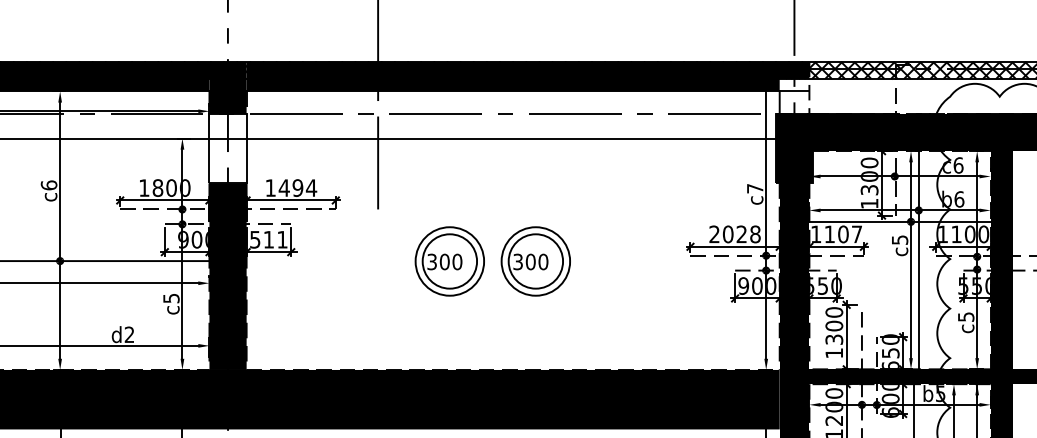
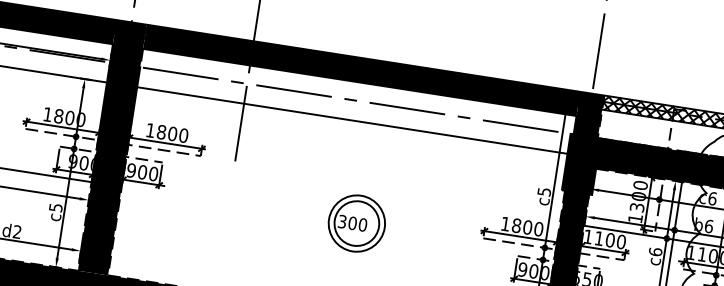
fill: (794, 96) -> (587, 122), added
fill: (227, 148) -> (120, 92), added
text: (297, 187) -> (172, 133), 1494 -> 1800
text: (755, 188) -> (544, 191), c7 -> c5
text: (734, 234) -> (521, 226), 2028 -> 1800
text: (856, 234) -> (620, 242), 1107 -> 1100
text: (268, 239) -> (142, 172), 511 -> 900
text: (899, 239) -> (655, 251), c5 -> c6
part: (449, 261) -> (286, 212), removed

